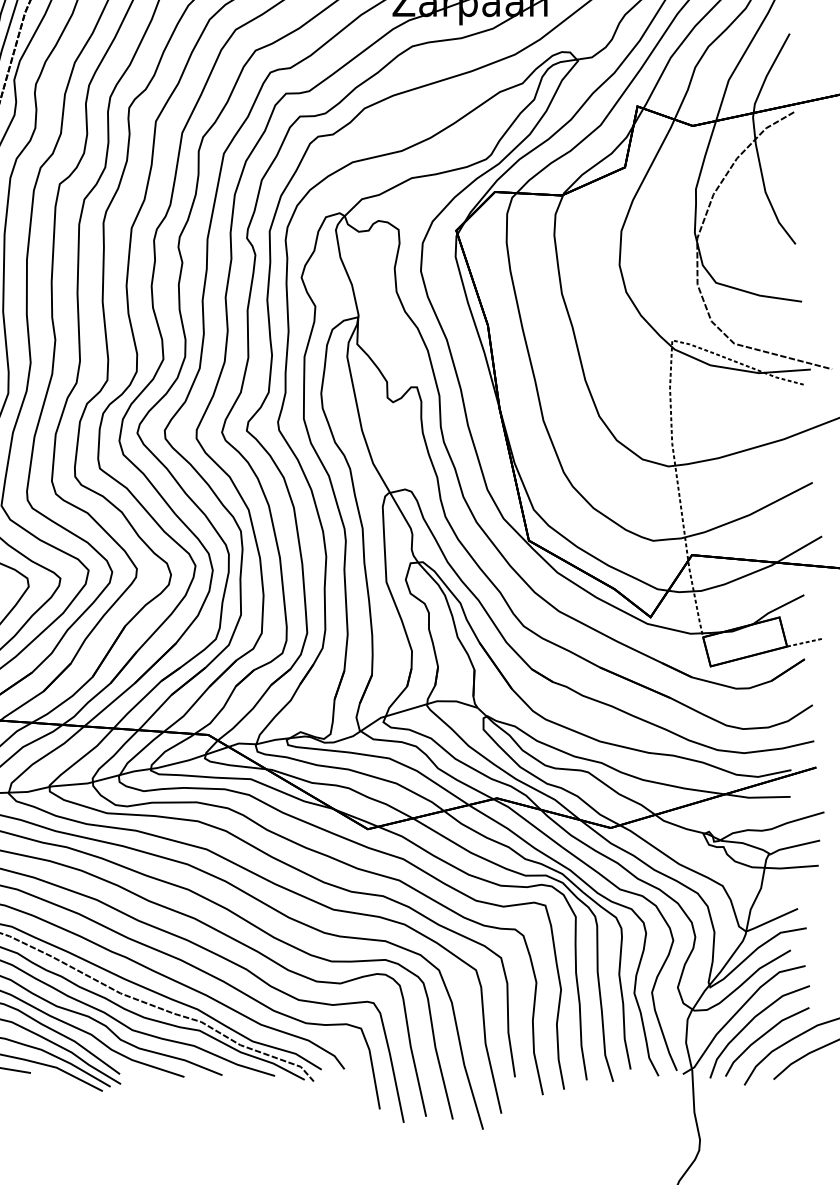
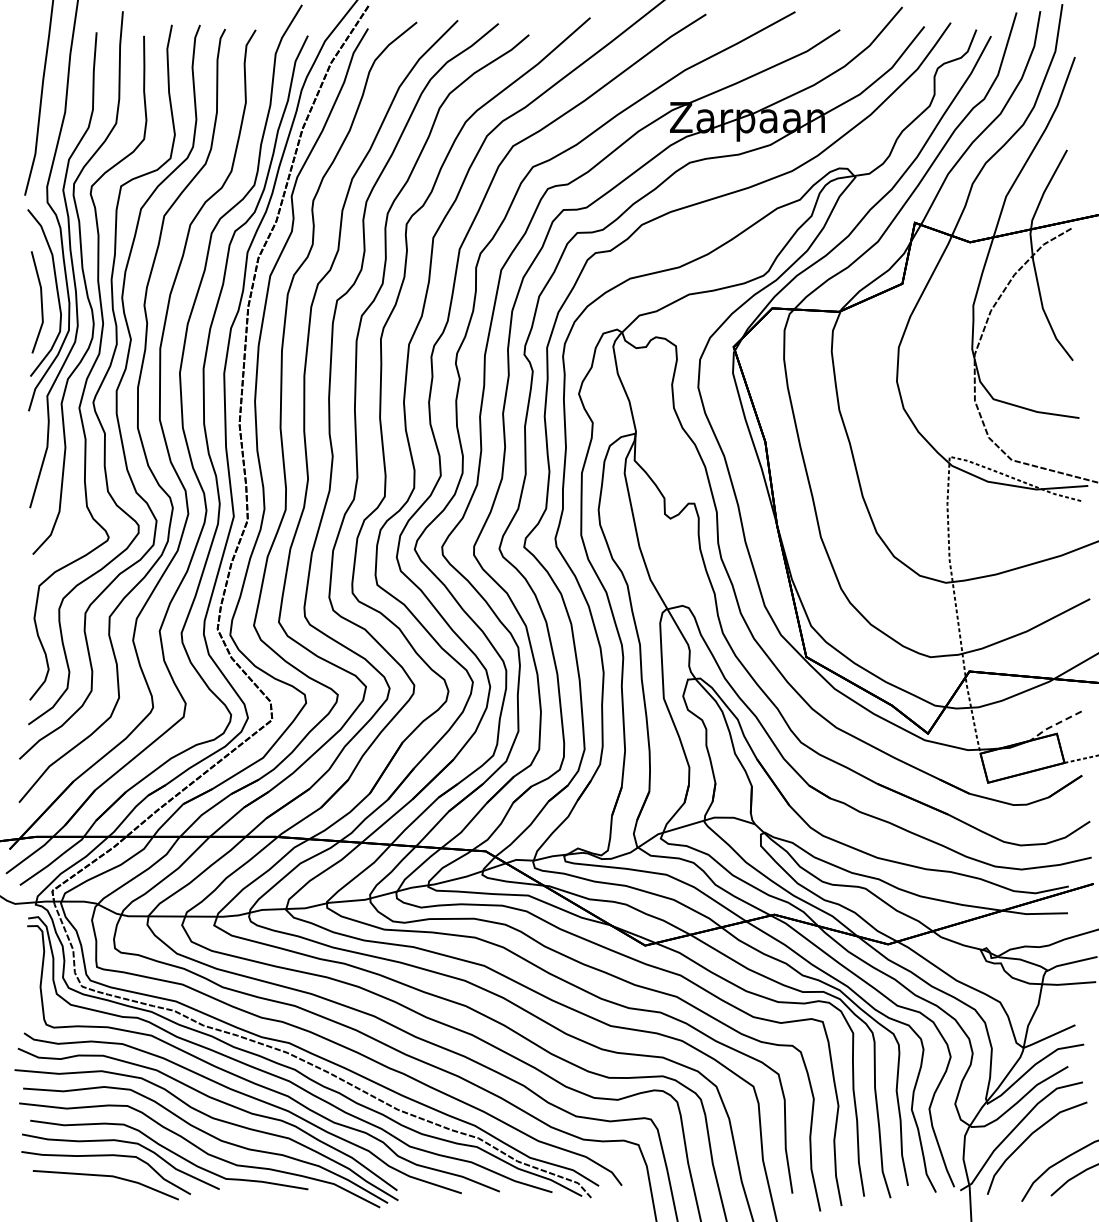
line: (776, 609) -> (1053, 725), solid -> dashed
line: (763, 1037) -> (1040, 1153), removed

